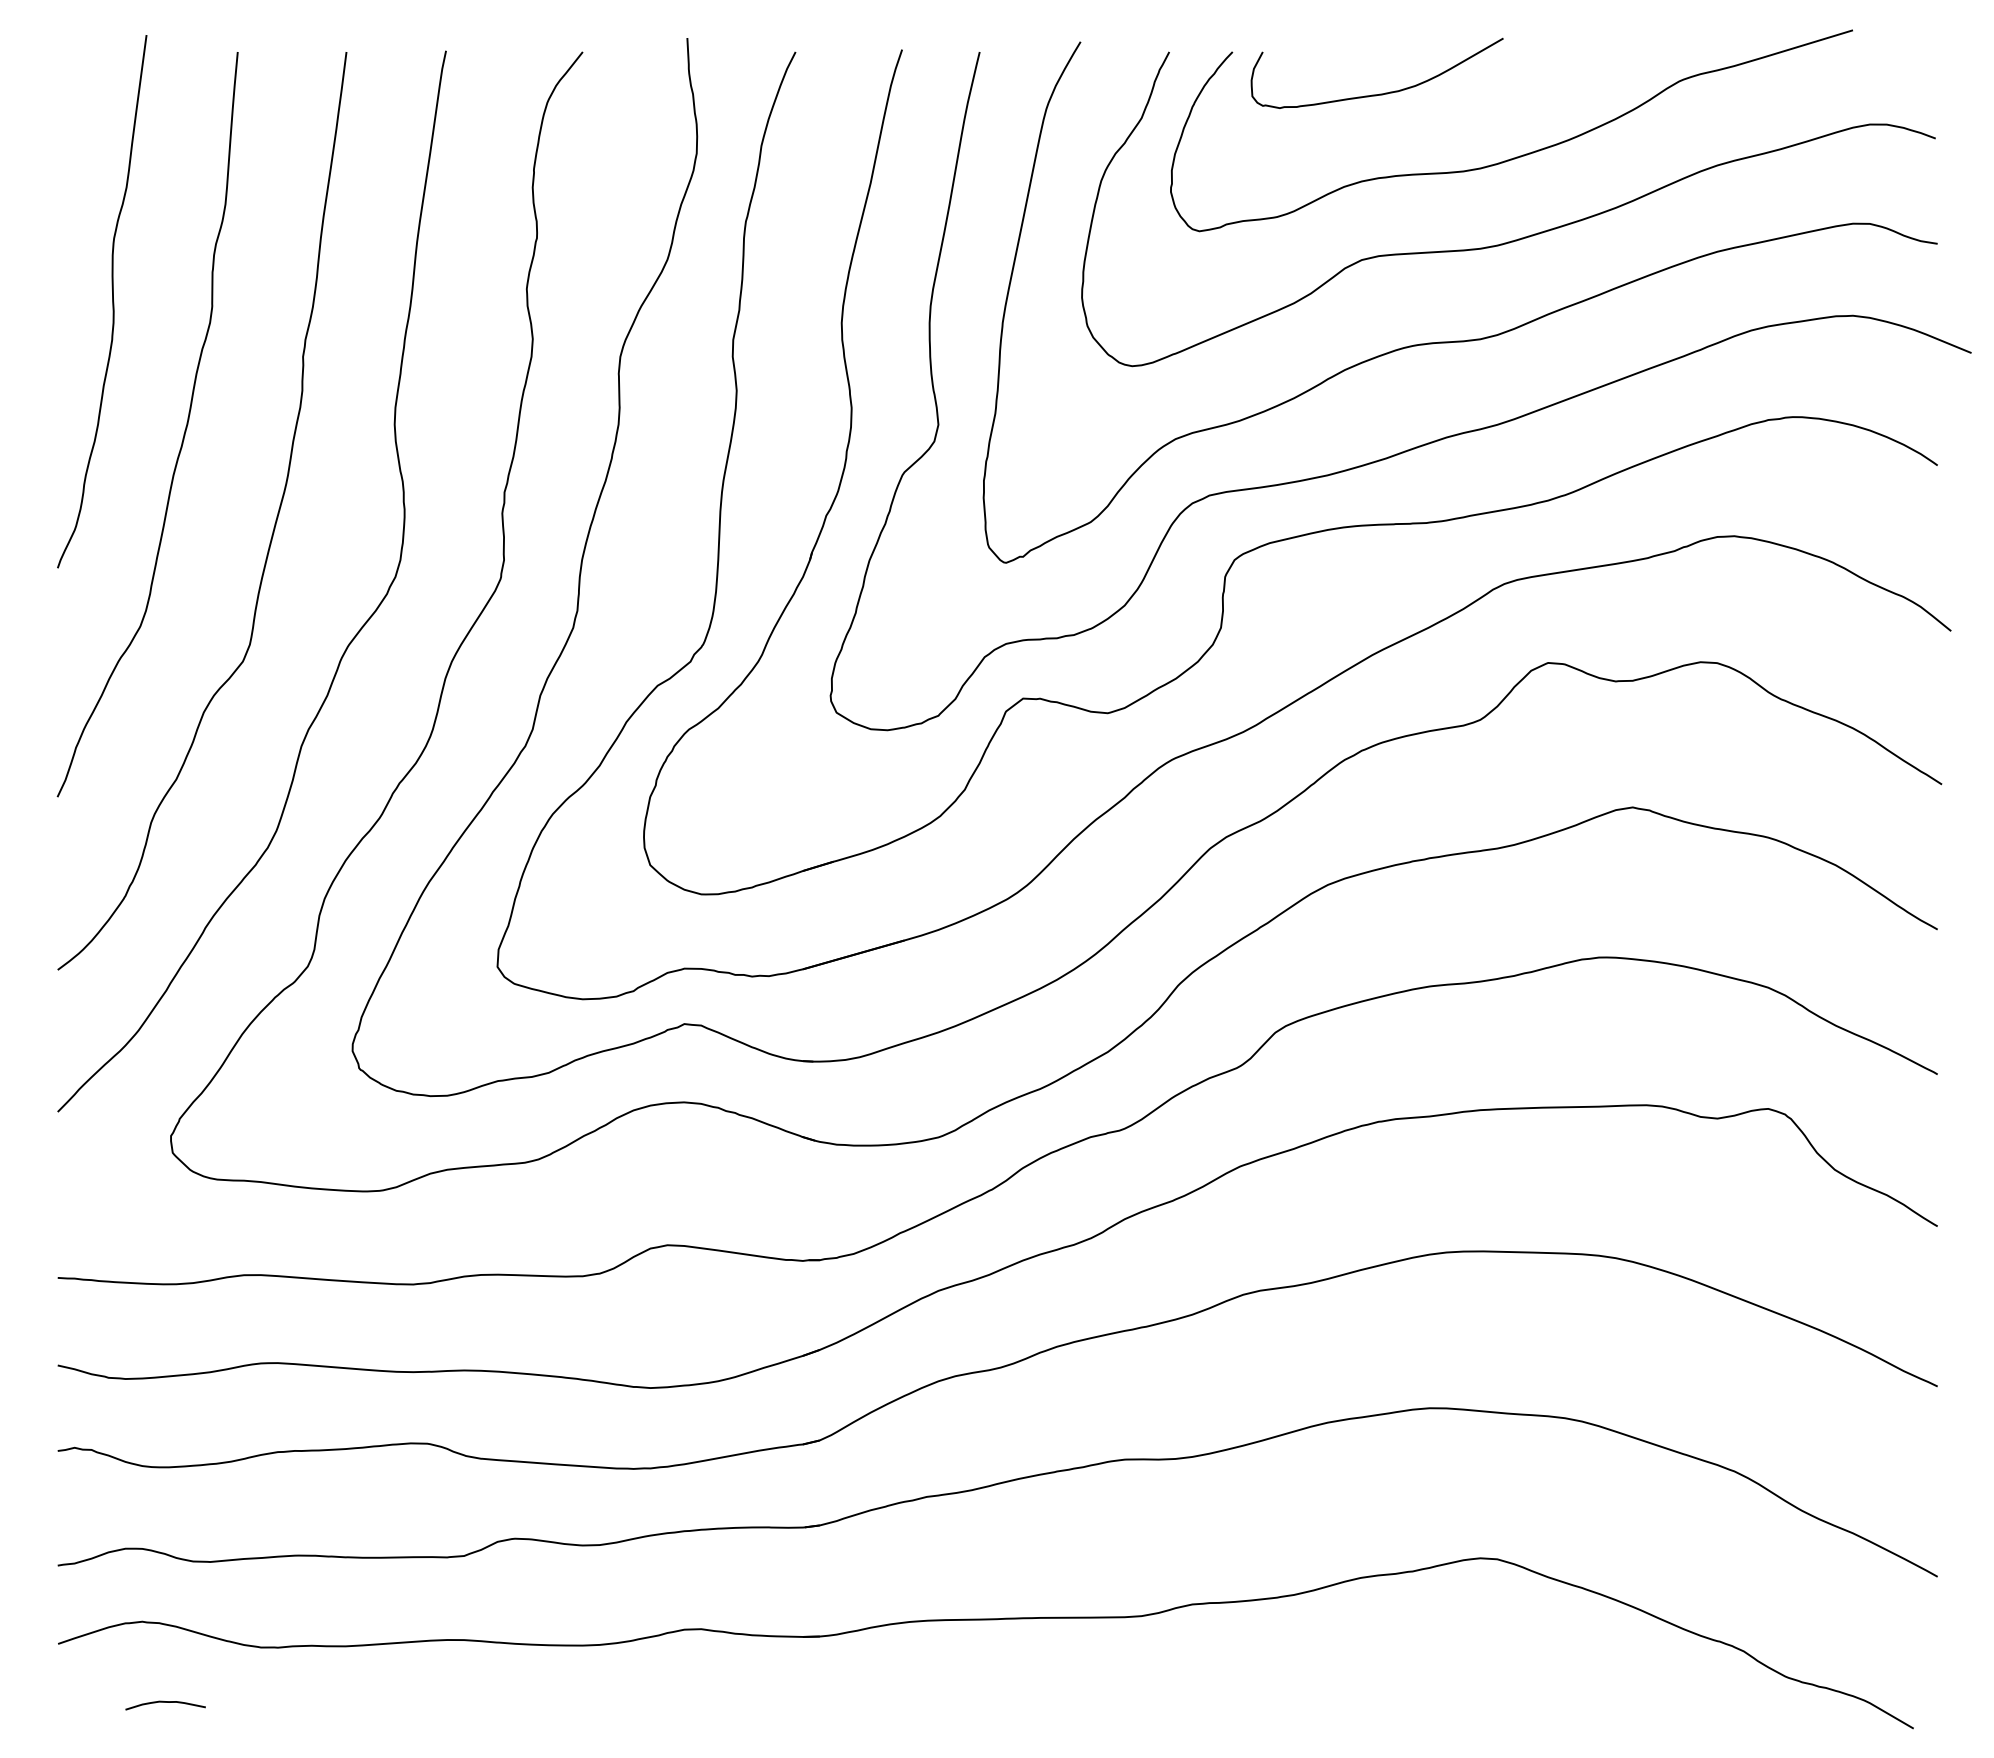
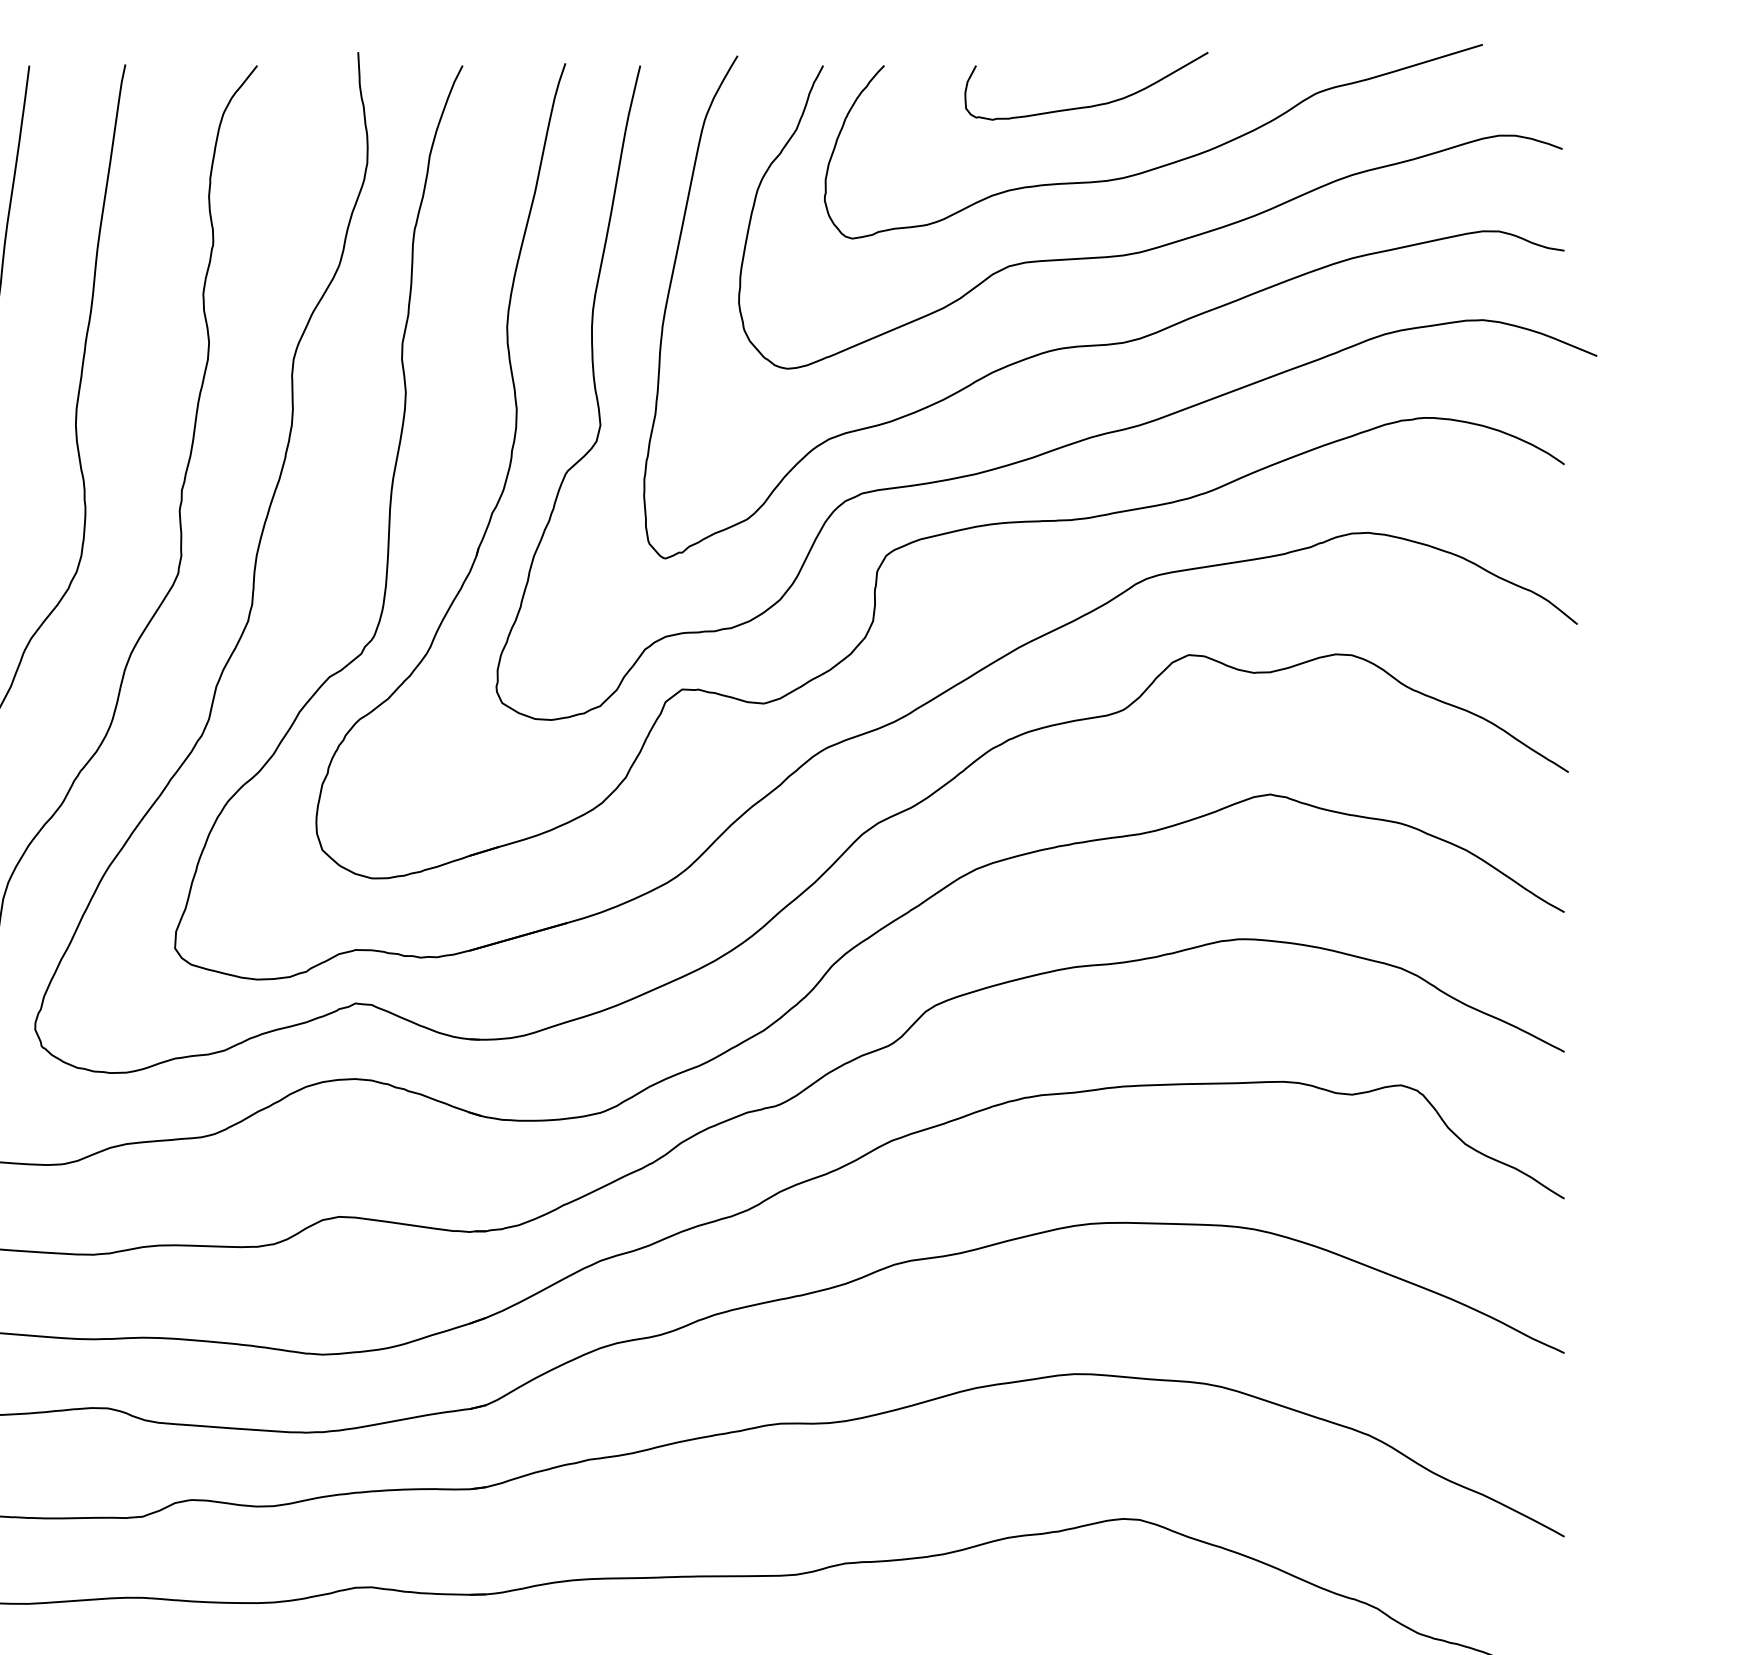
curve: (1379, 93) -> (1088, 105), moved

